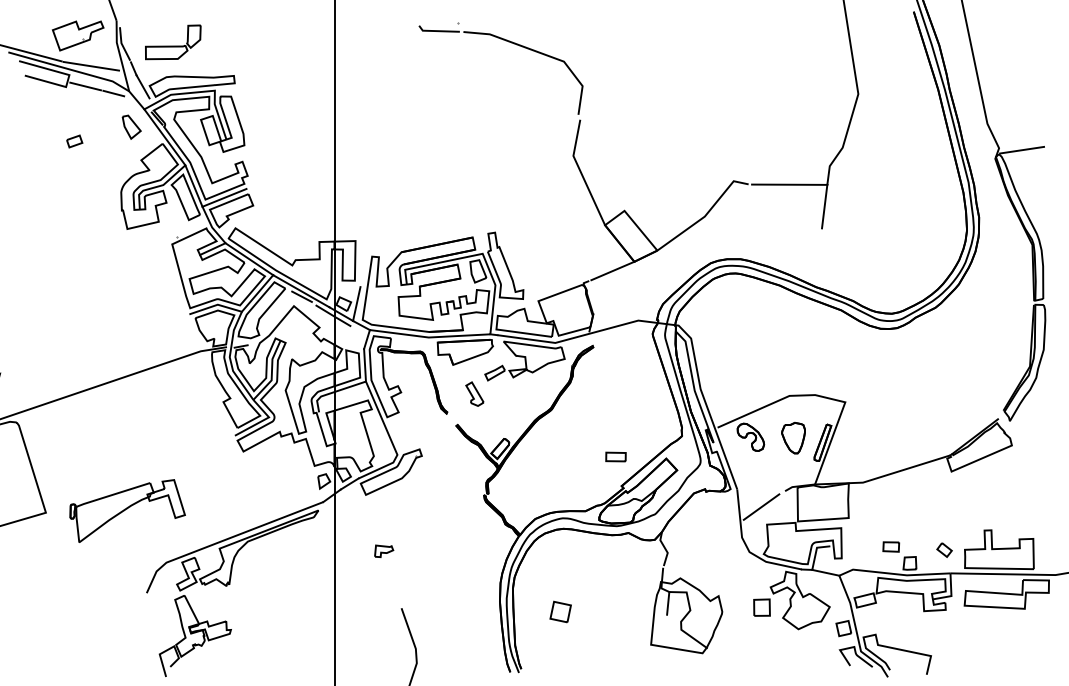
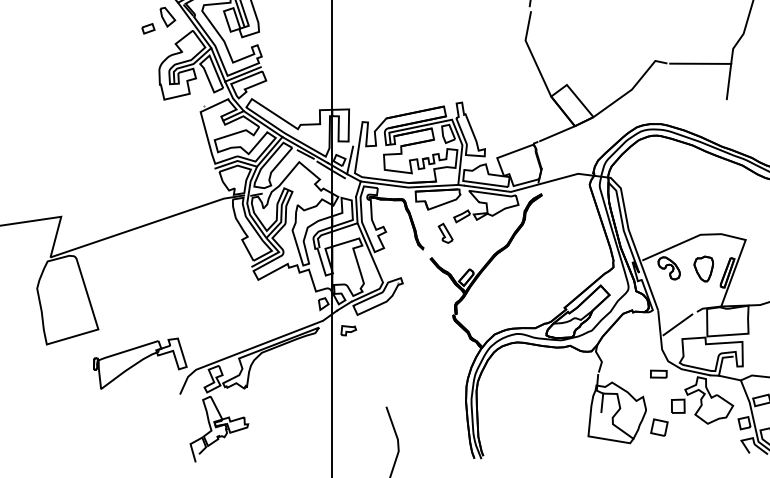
part: (74, 141) -> (148, 28), moved
part: (615, 456) -> (658, 373), moved
part: (127, 510) -> (140, 363), moved
part: (384, 550) -> (349, 330), moved
part: (560, 611) -> (659, 427), moved

